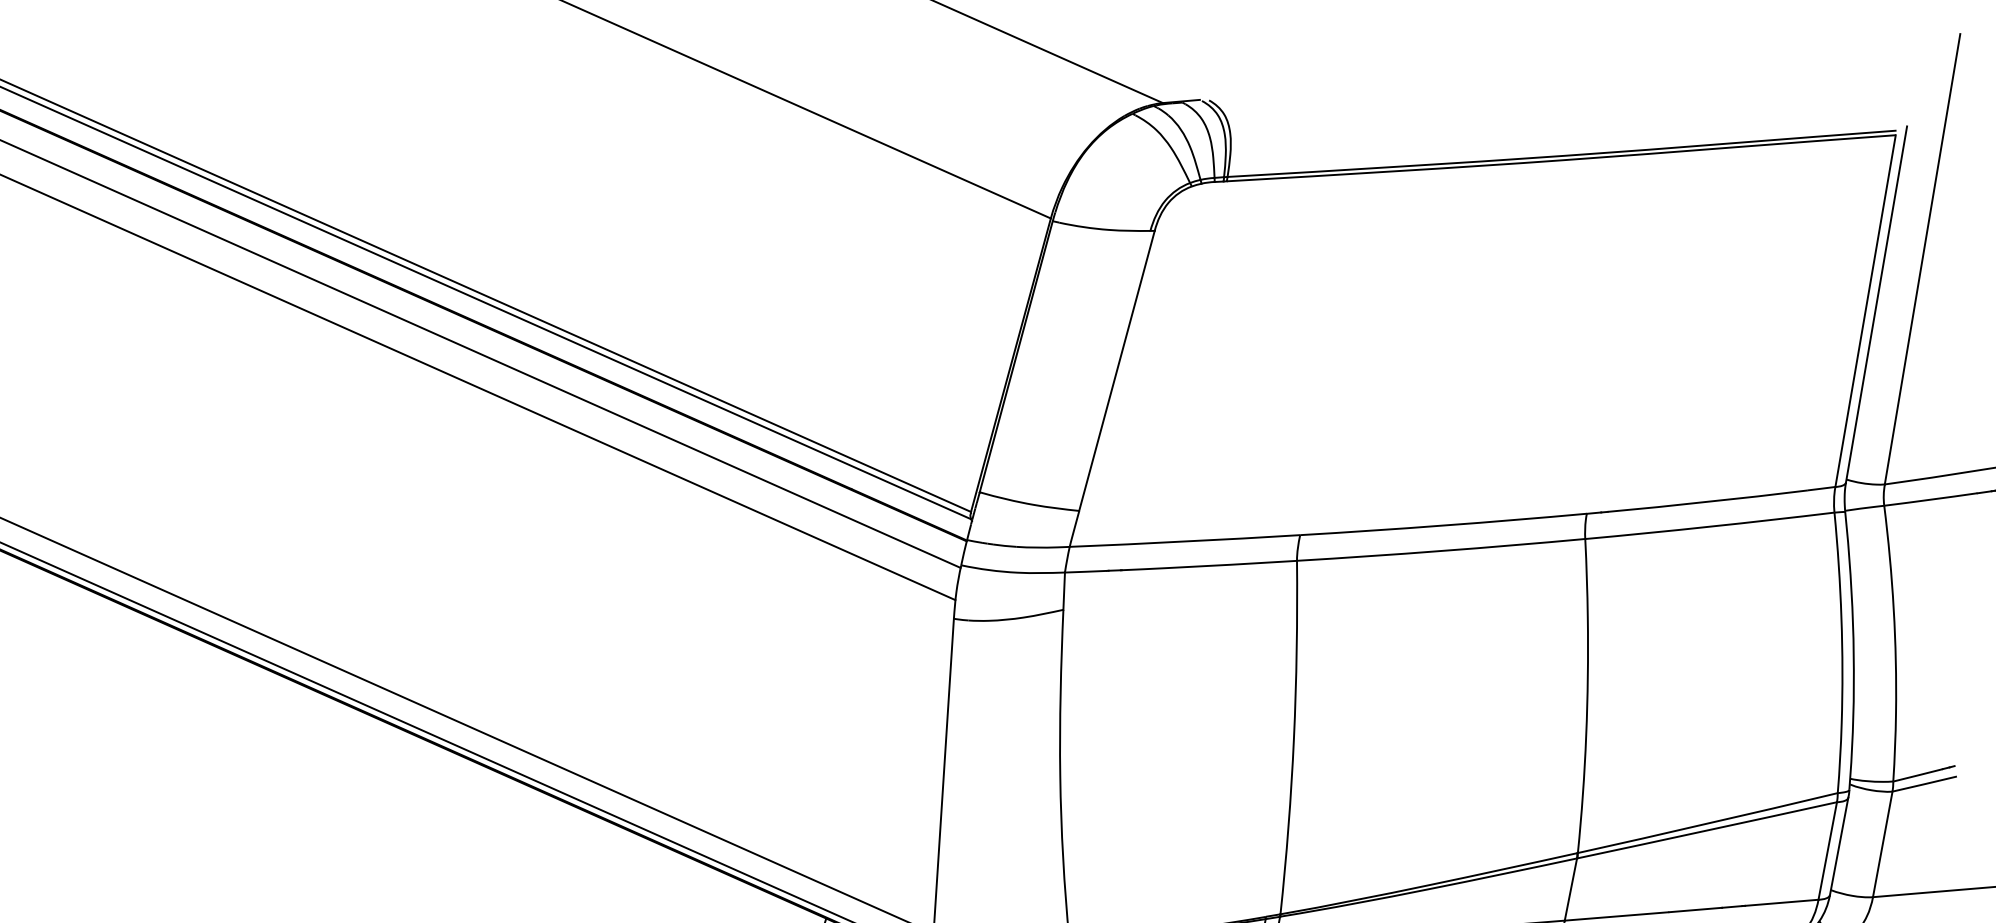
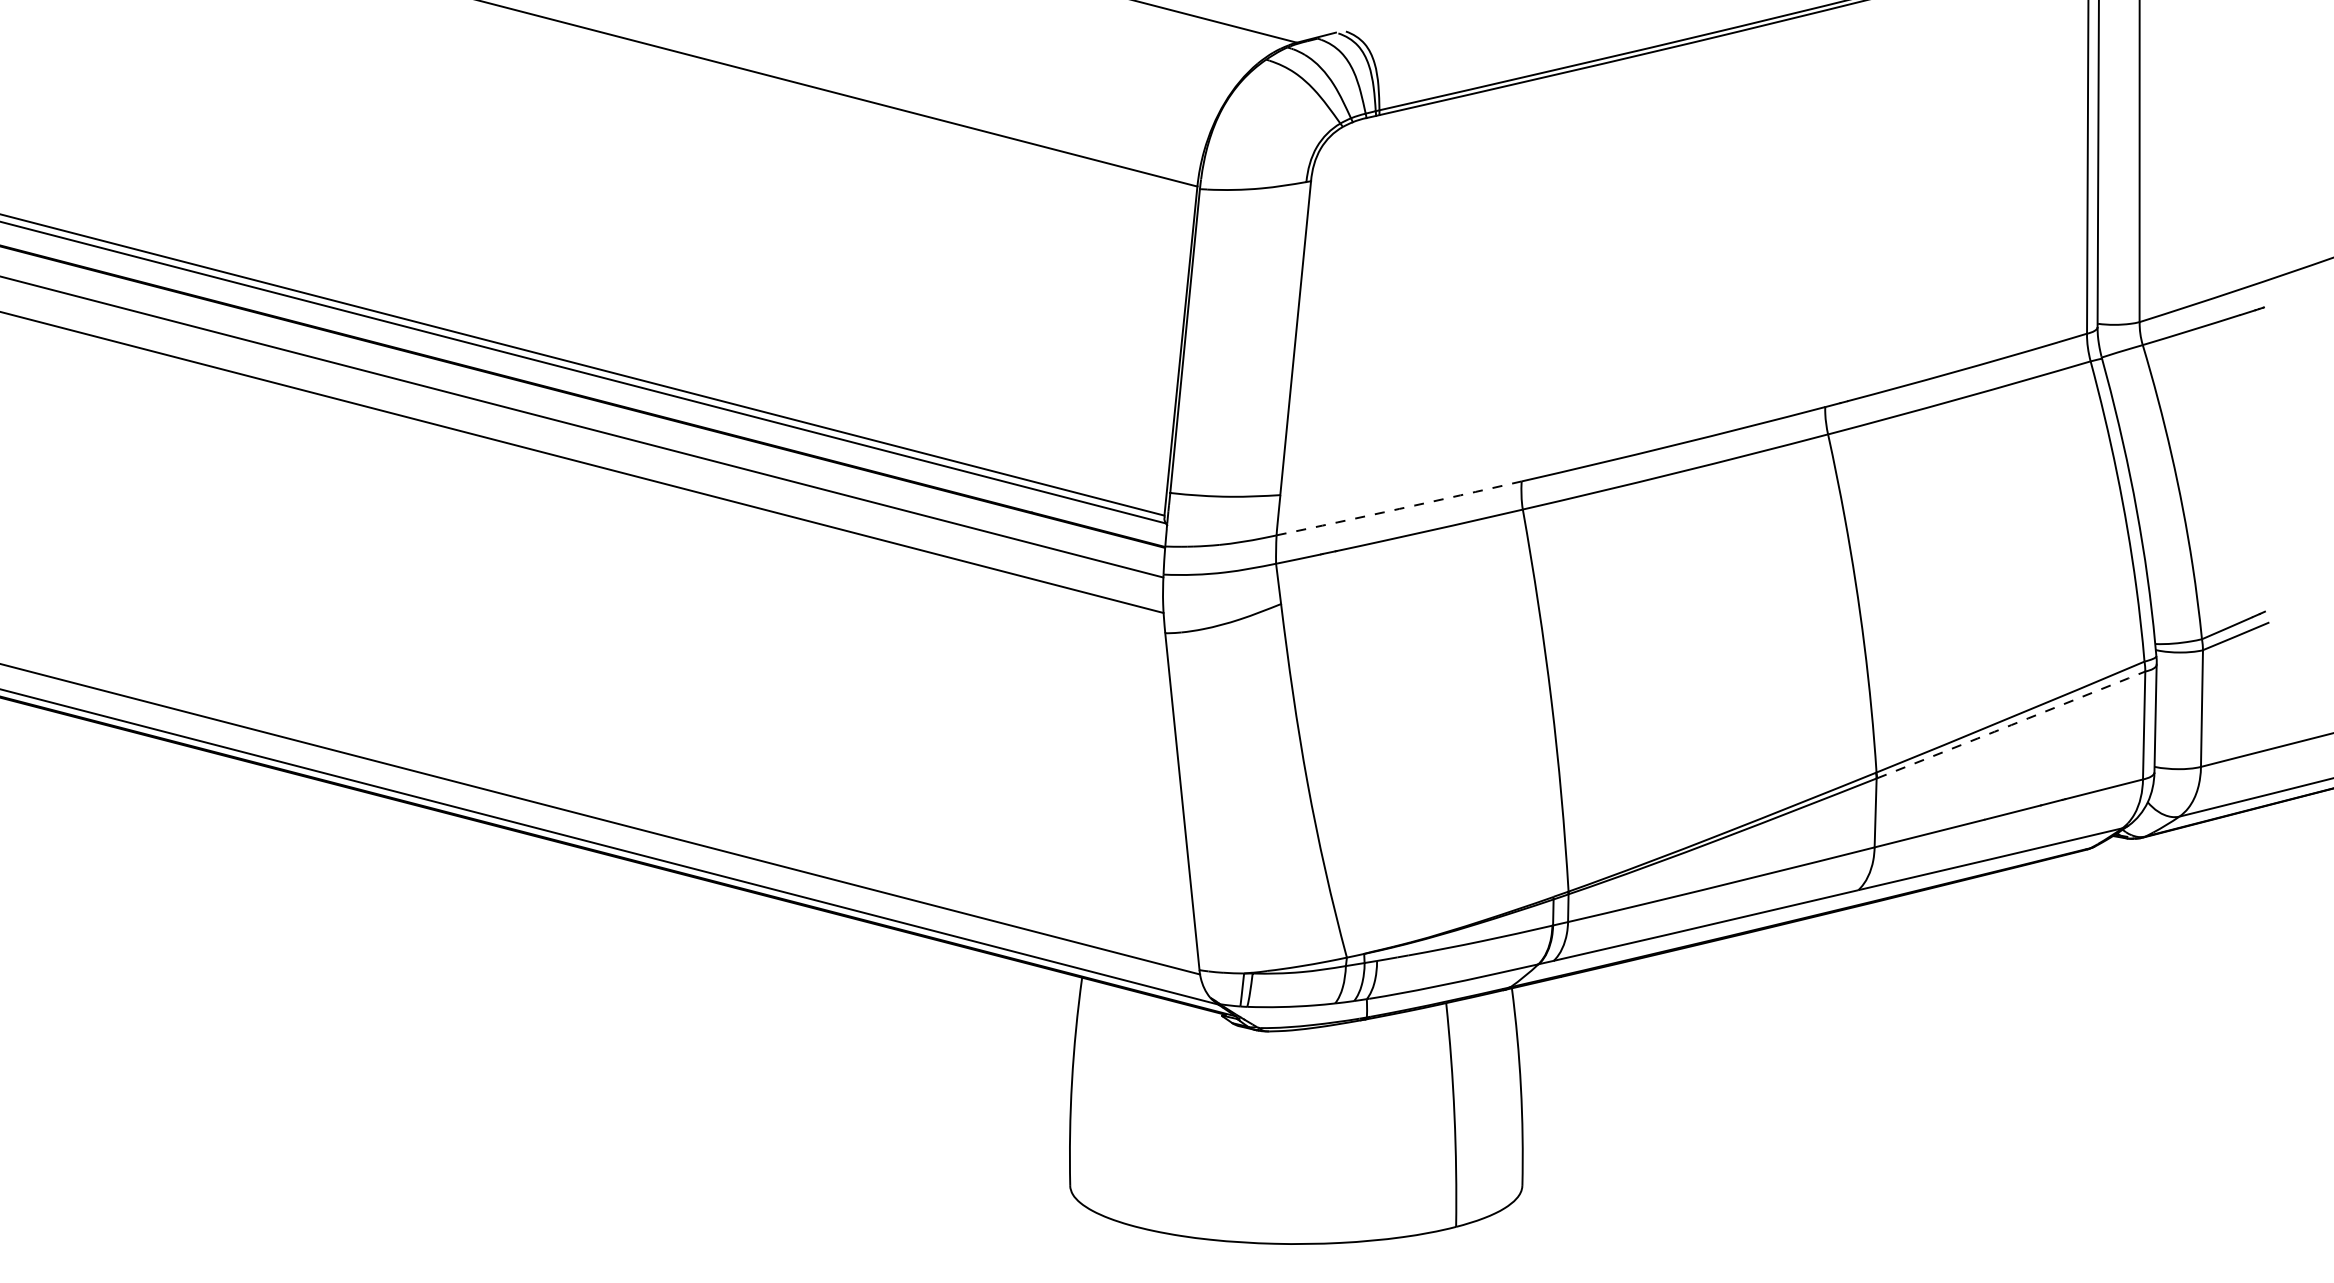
arc: (1185, 541) -> (1399, 508), solid -> dashed
arc: (1707, 830) -> (2011, 725), solid -> dashed

